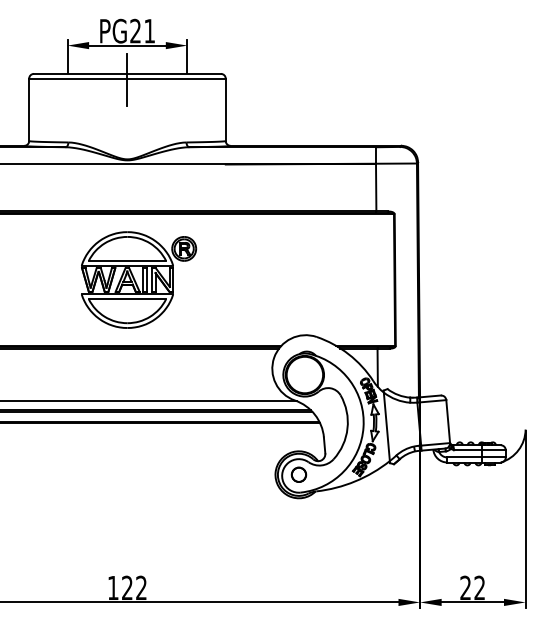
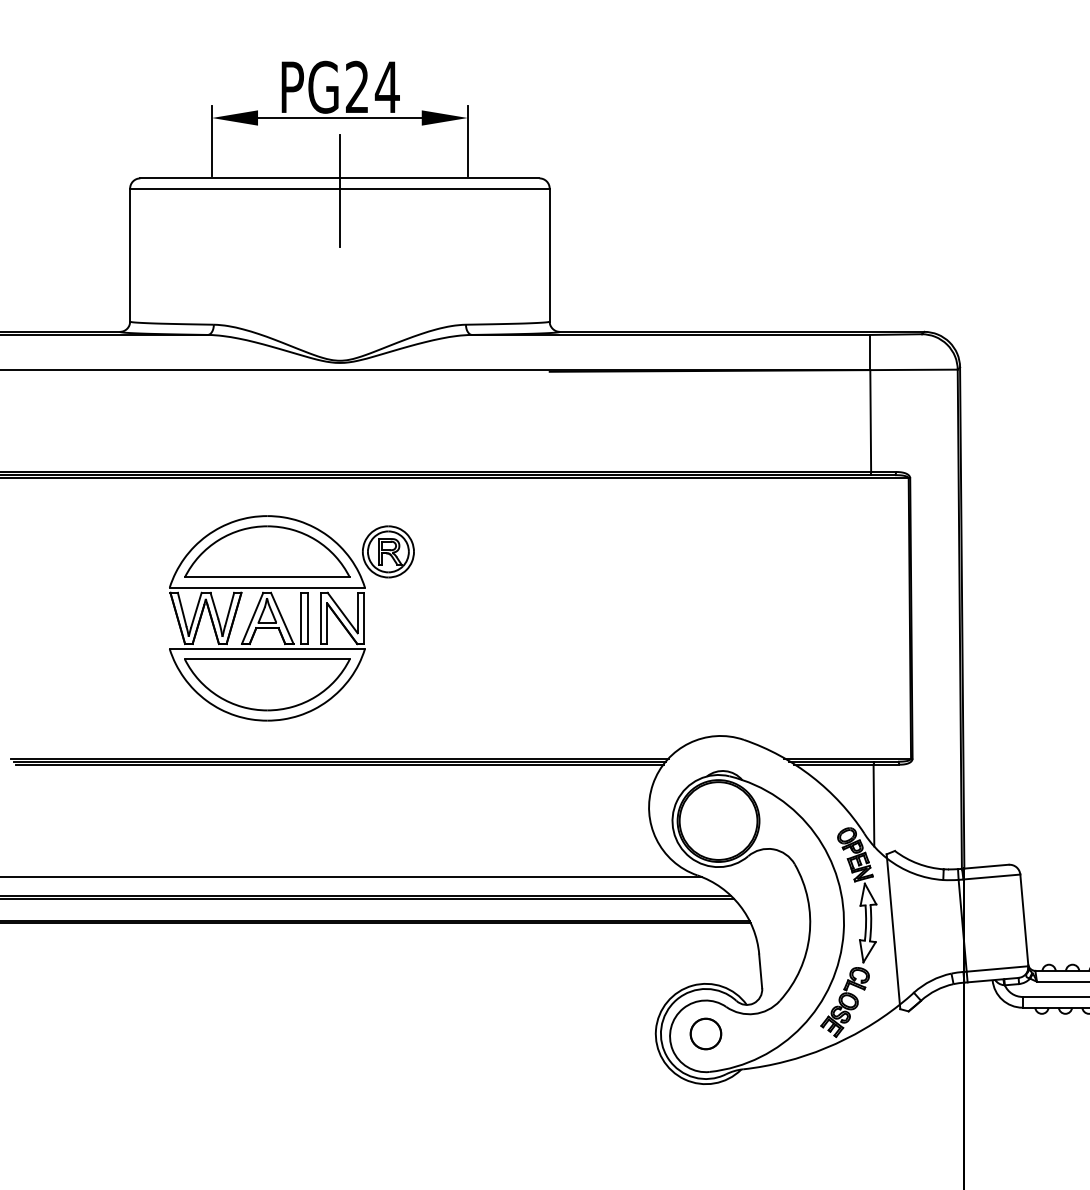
text: (149, 31) -> (386, 87), PG21 -> PG24
part: (139, 279) -> (293, 617), moved

